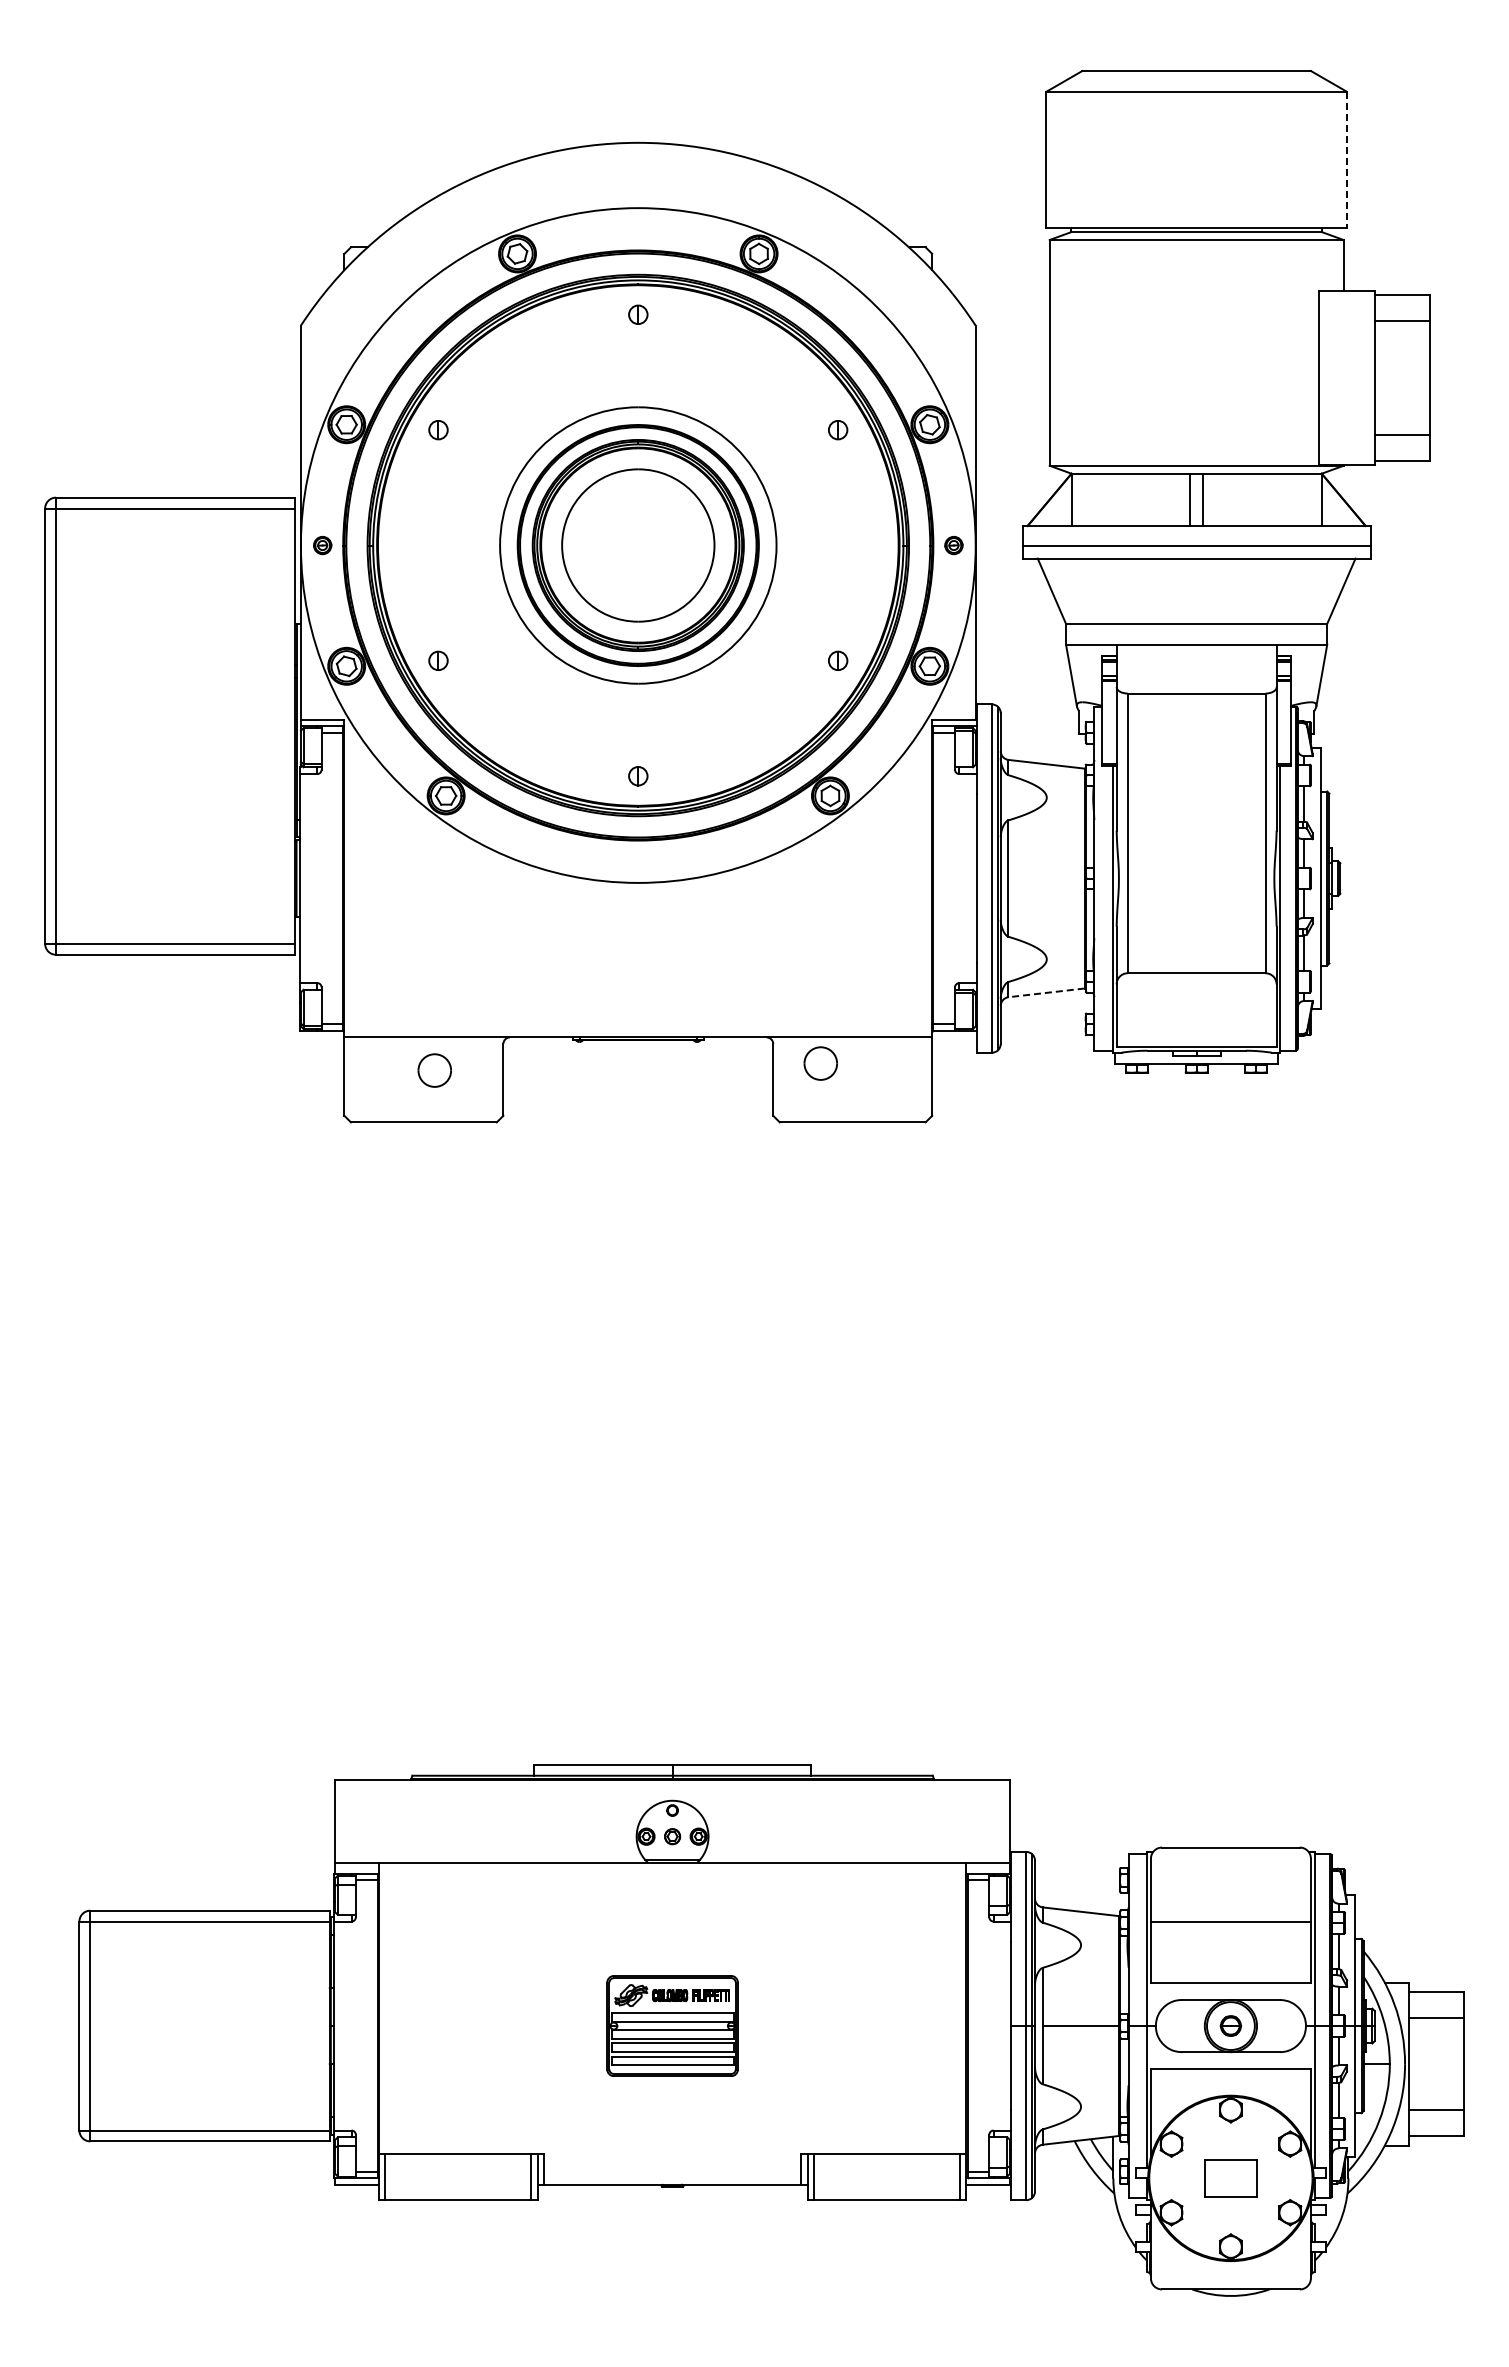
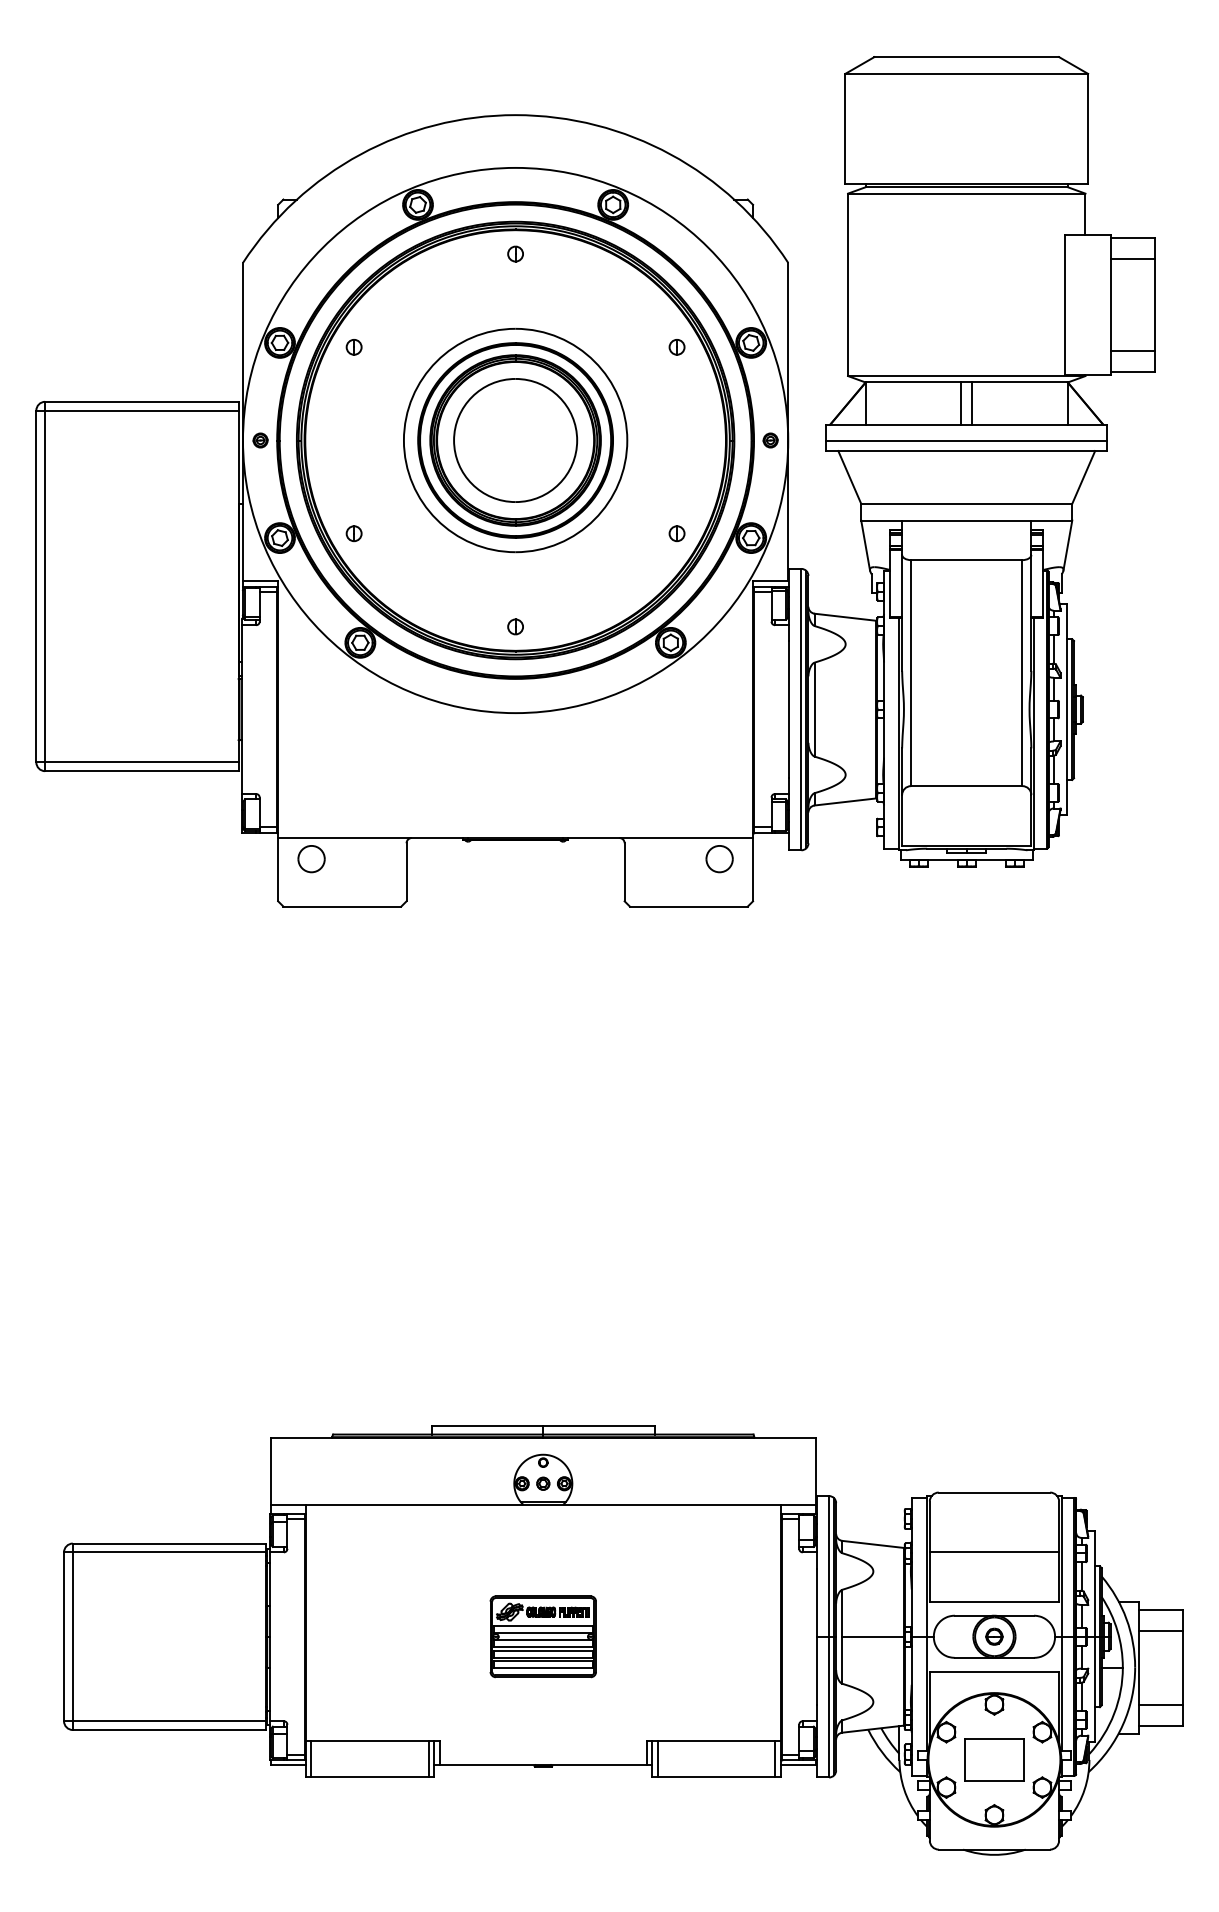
line: (1346, 159) -> (1087, 128), dashed -> solid
line: (1046, 992) -> (845, 801), dashed -> solid
part: (820, 1063) -> (719, 859), moved
part: (434, 1070) -> (311, 859), moved
part: (1230, 2178) -> (994, 1759), size x1.43

